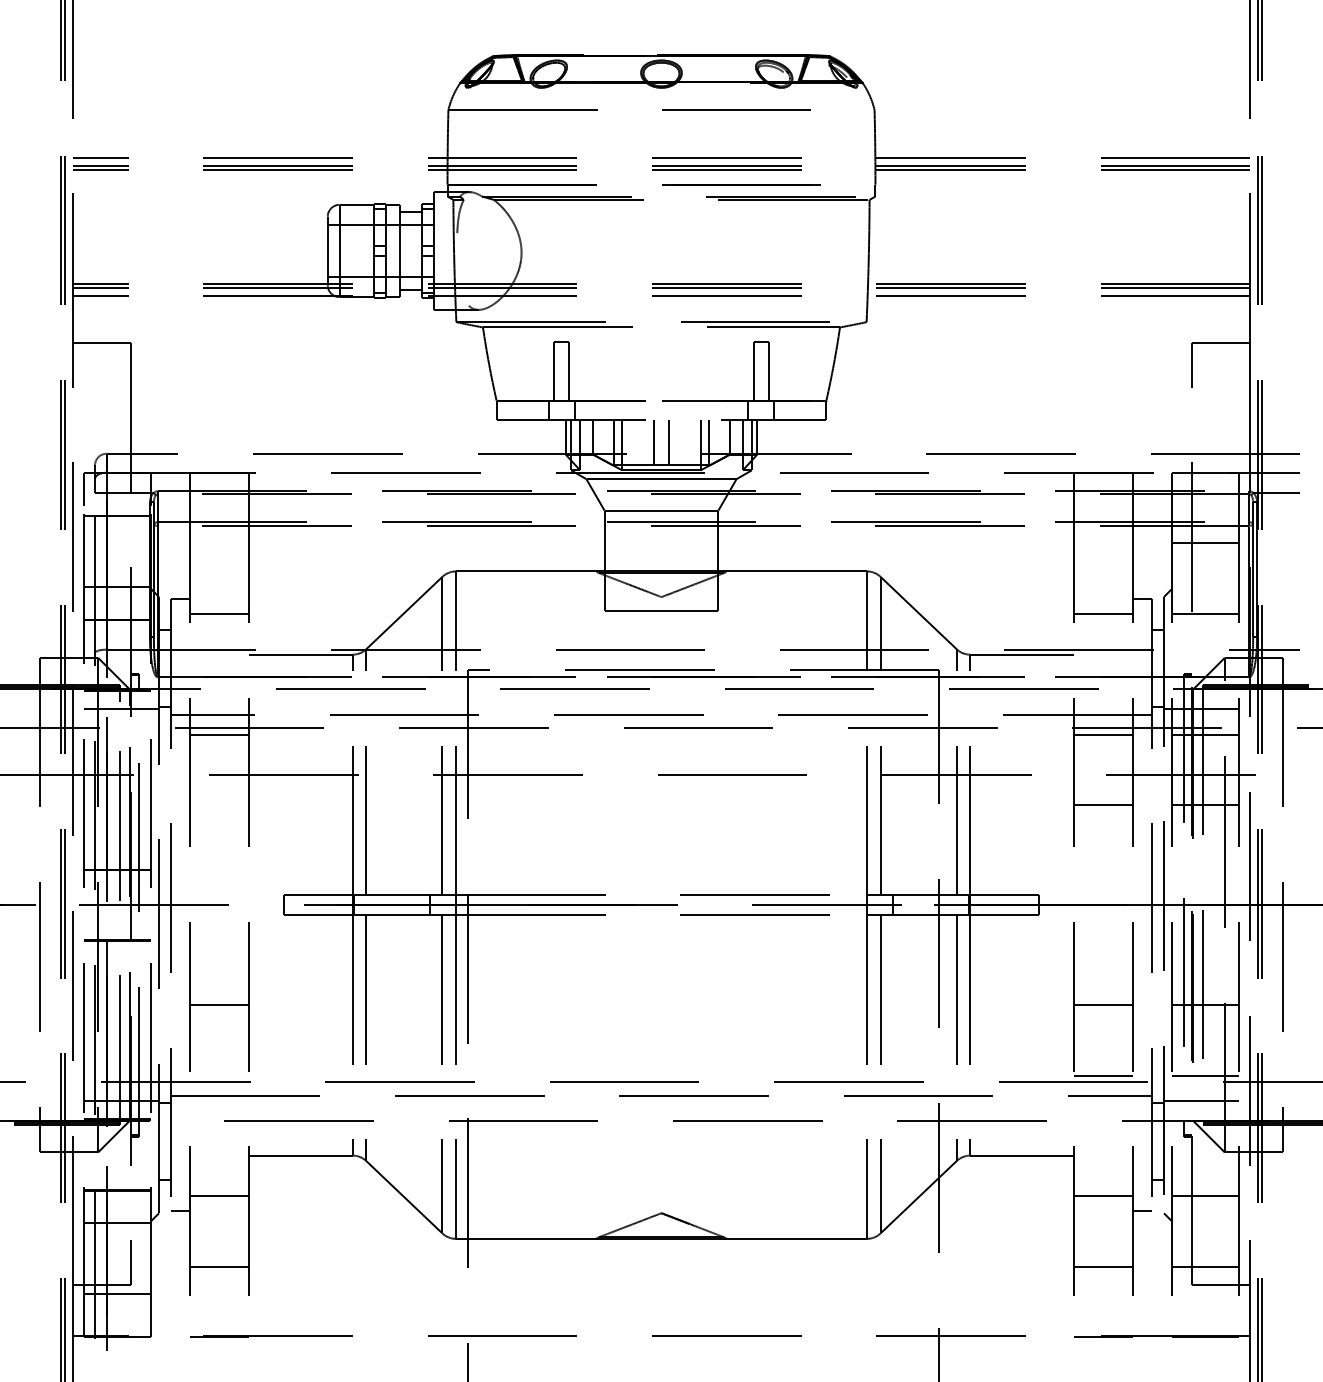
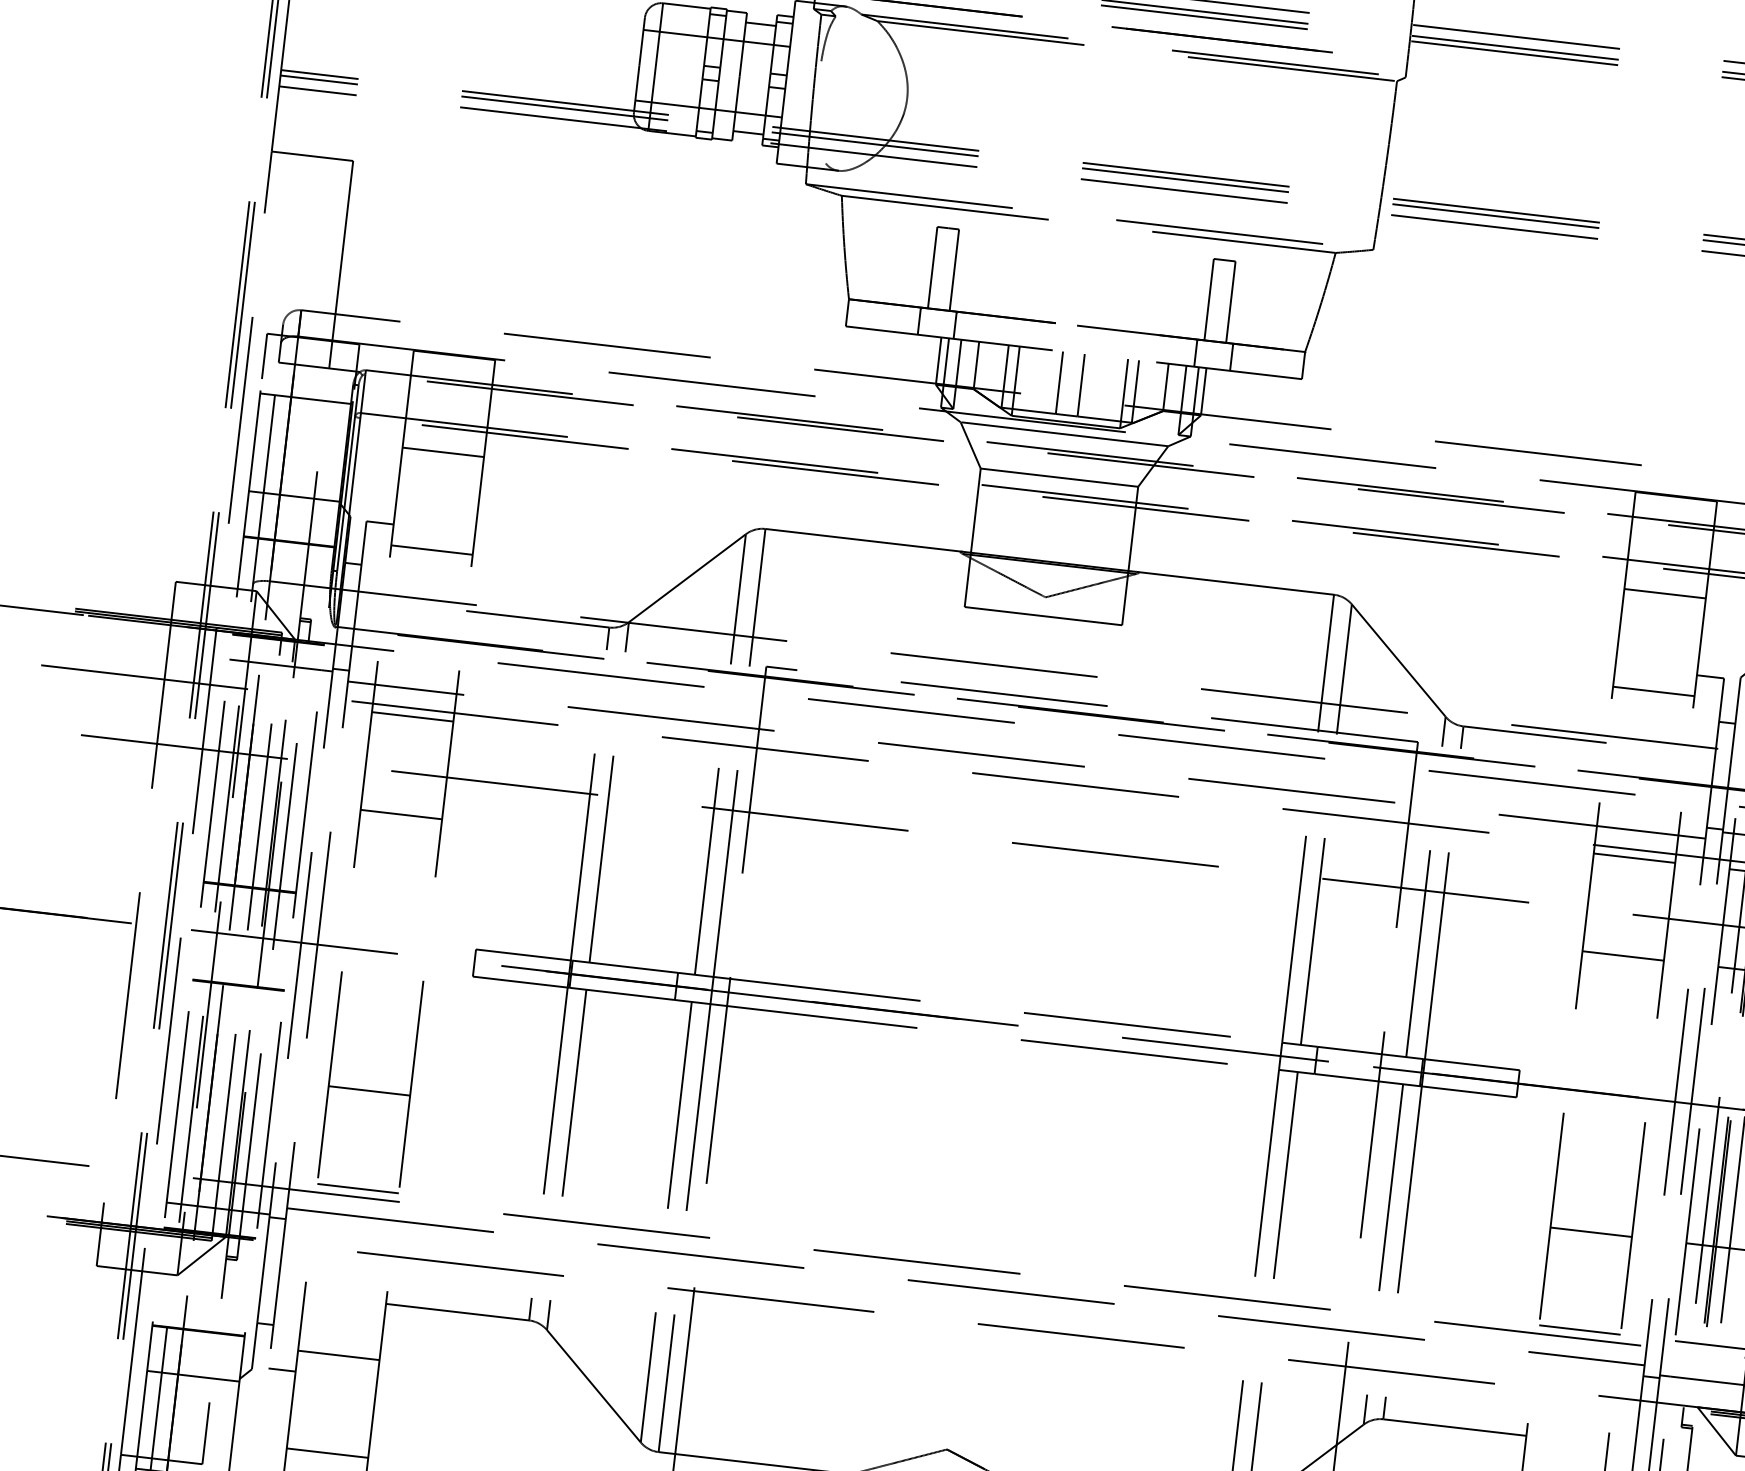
line: (219, 543) -> (442, 452), added
line: (1102, 543) -> (1664, 593), added
line: (219, 805) -> (400, 814), added
line: (219, 1075) -> (357, 1188), added

